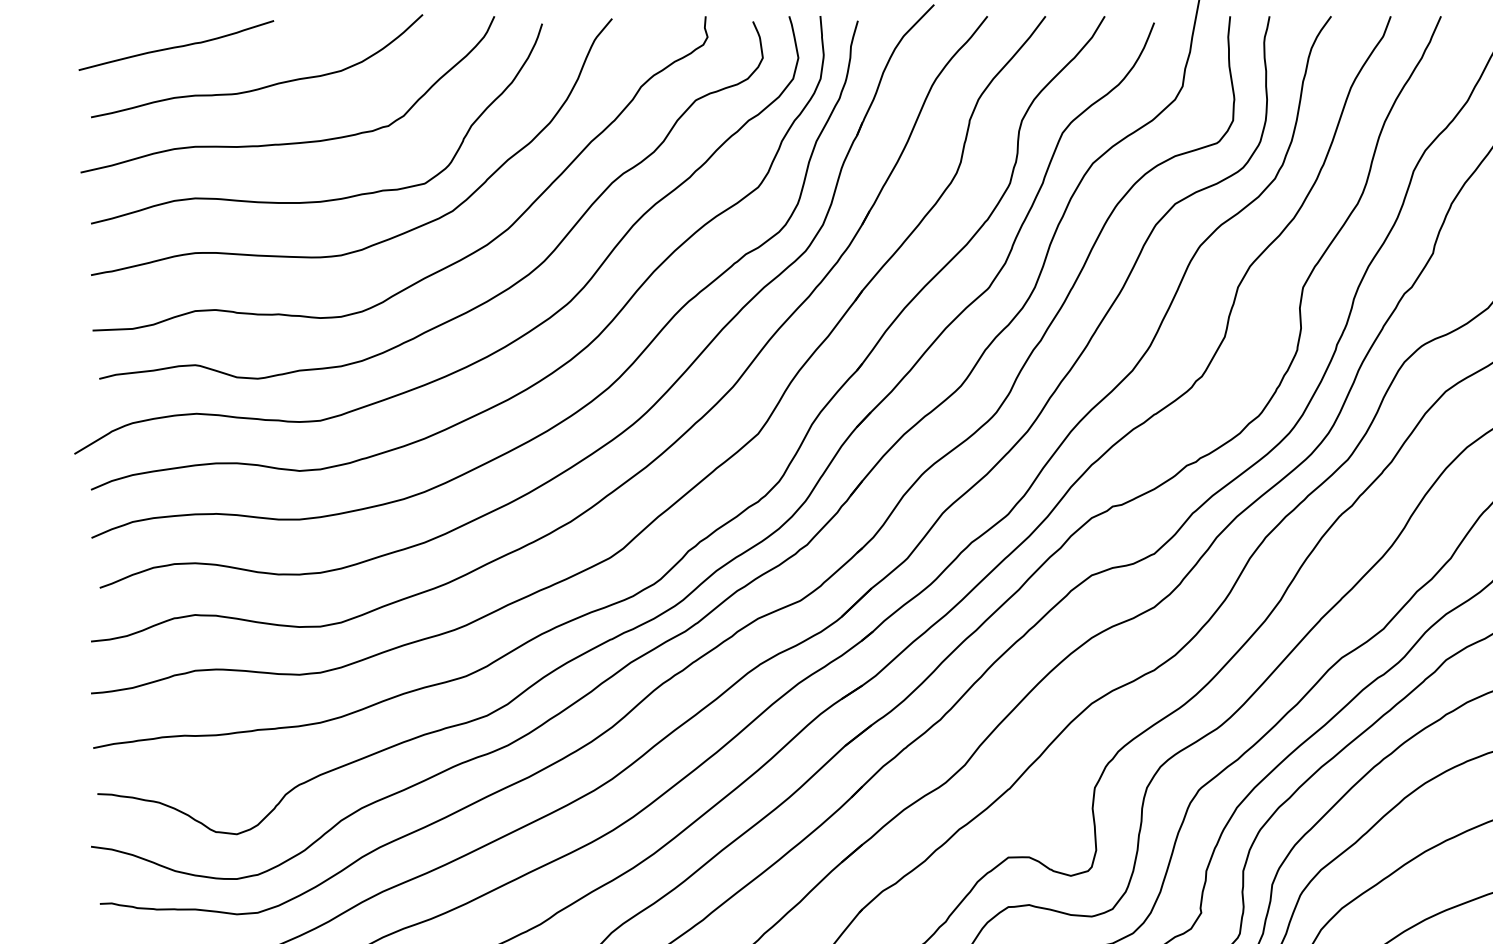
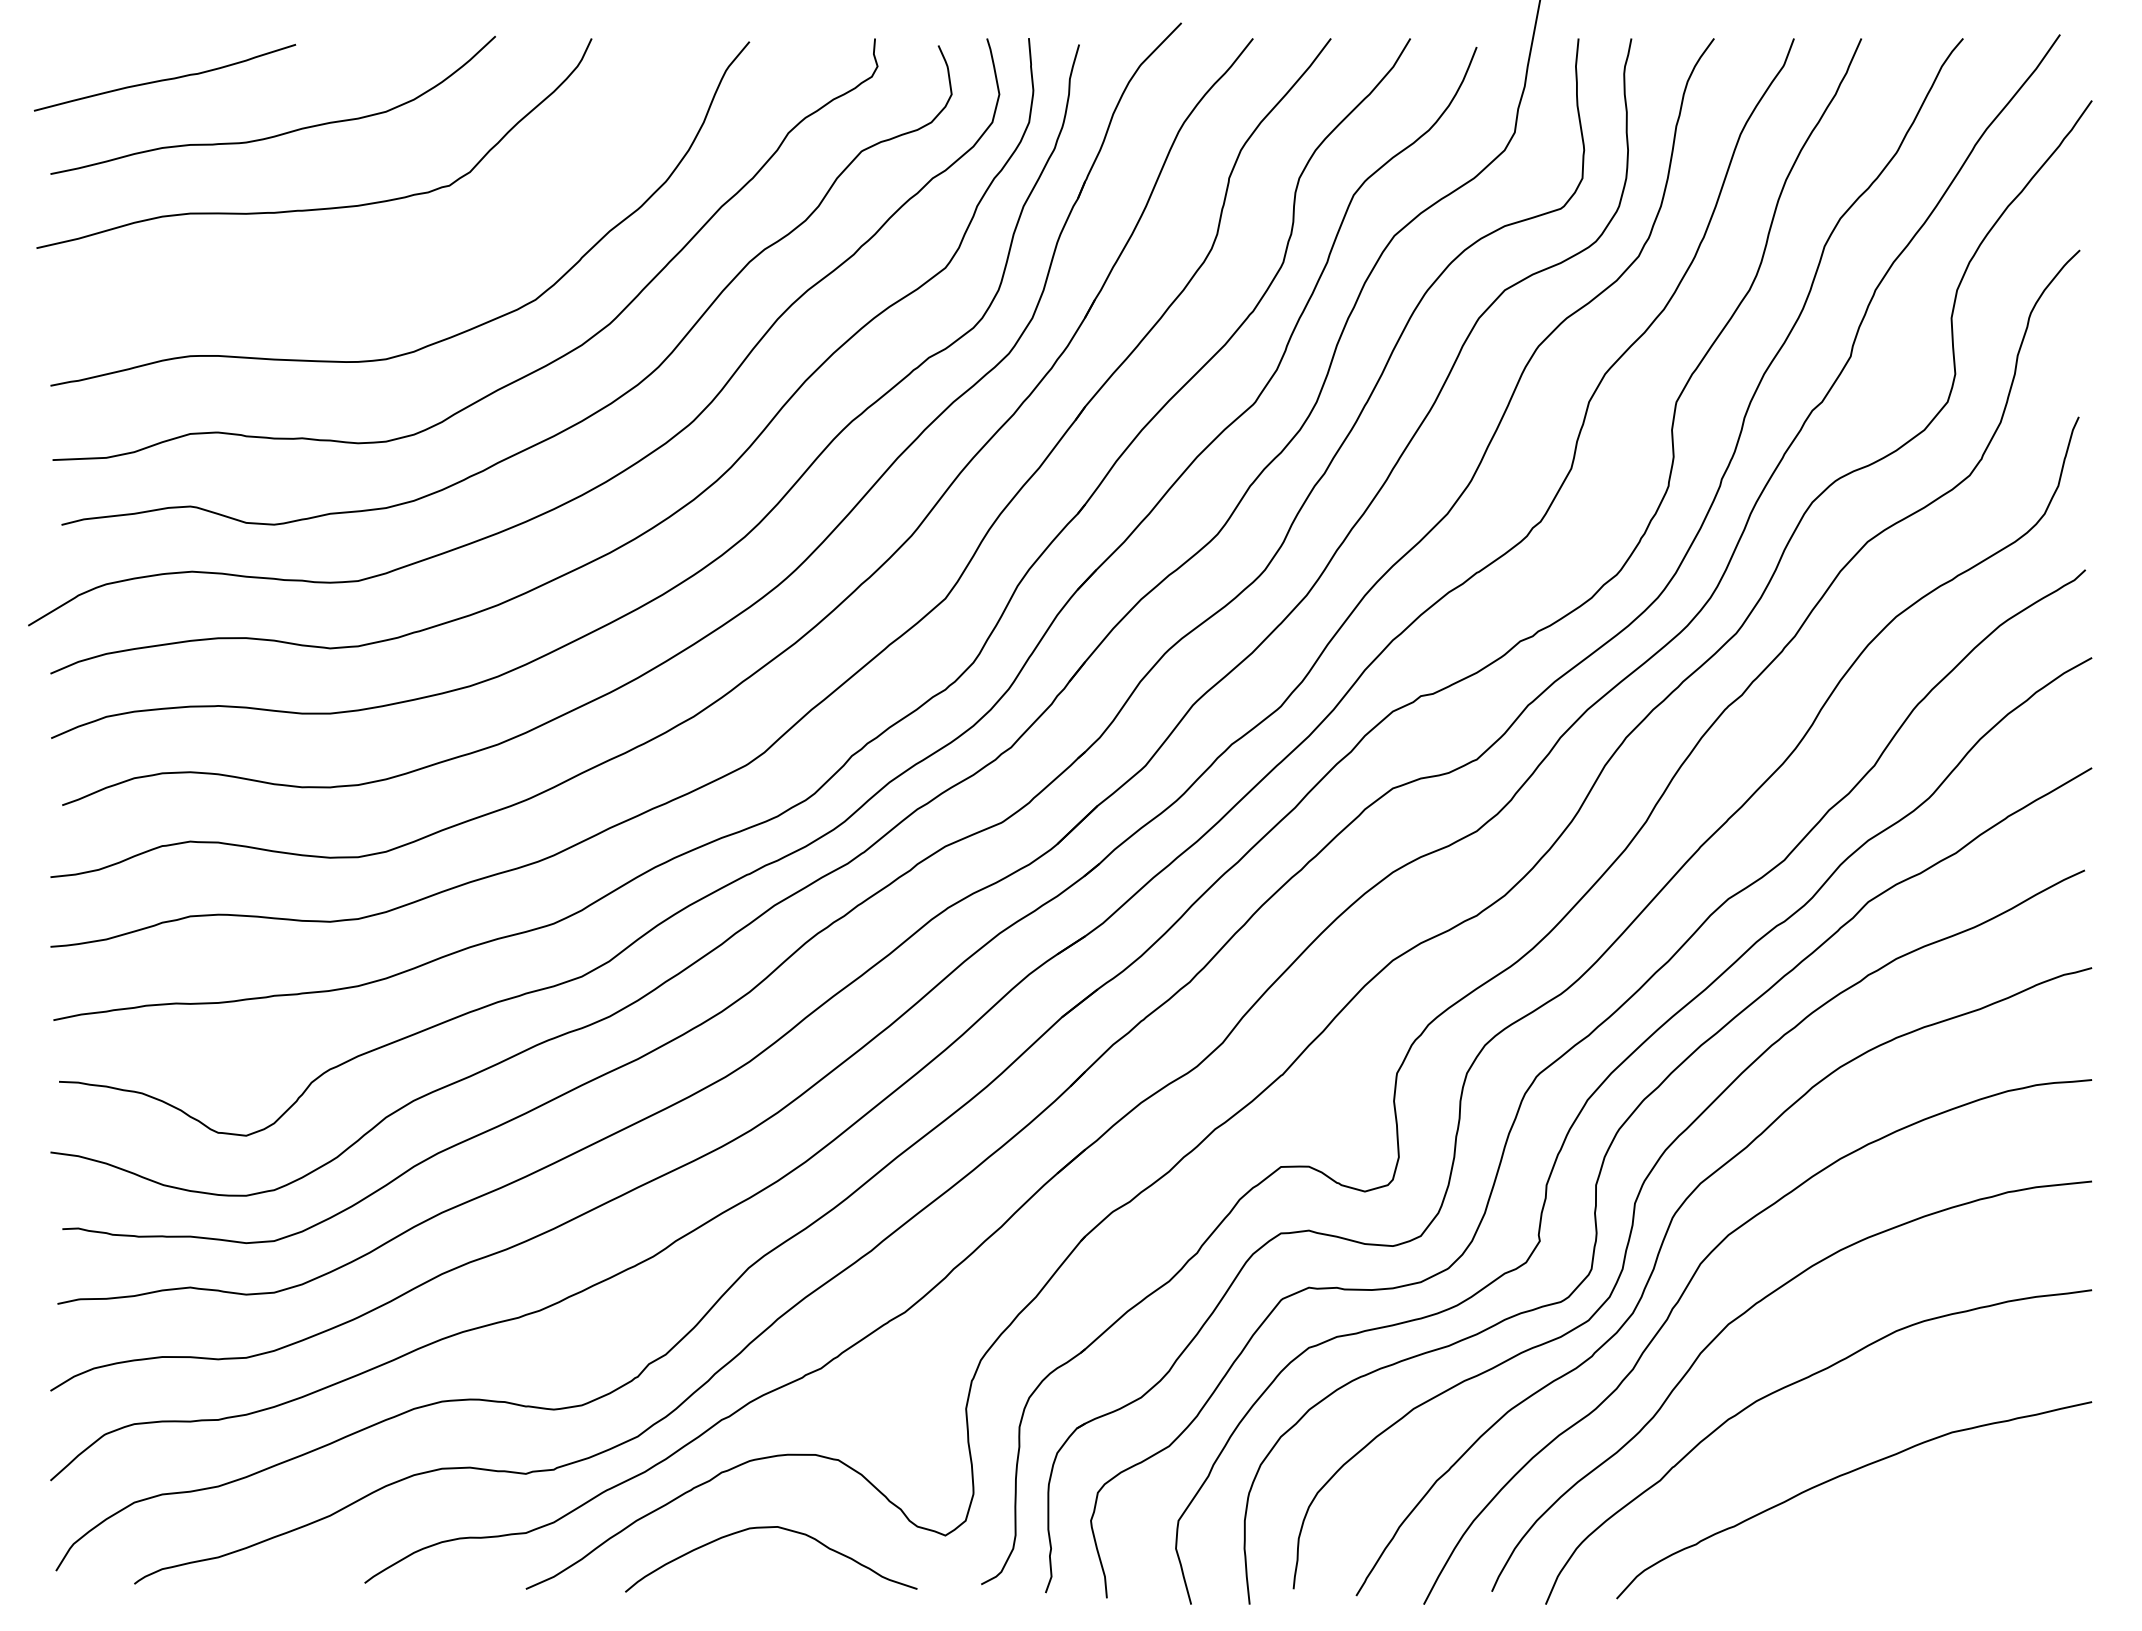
curve: (328, 199) -> (369, 284), removed

